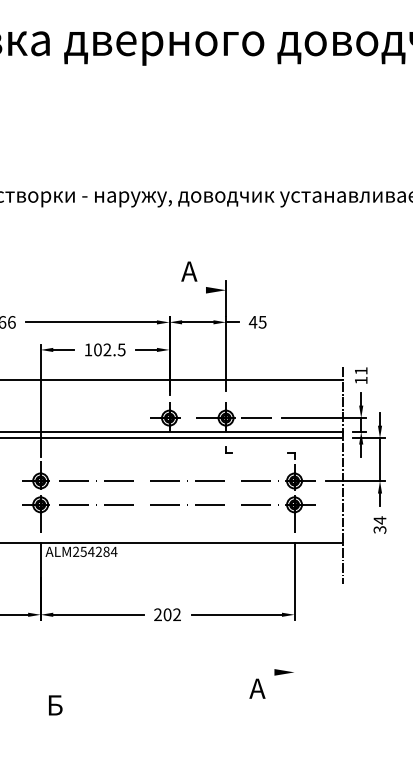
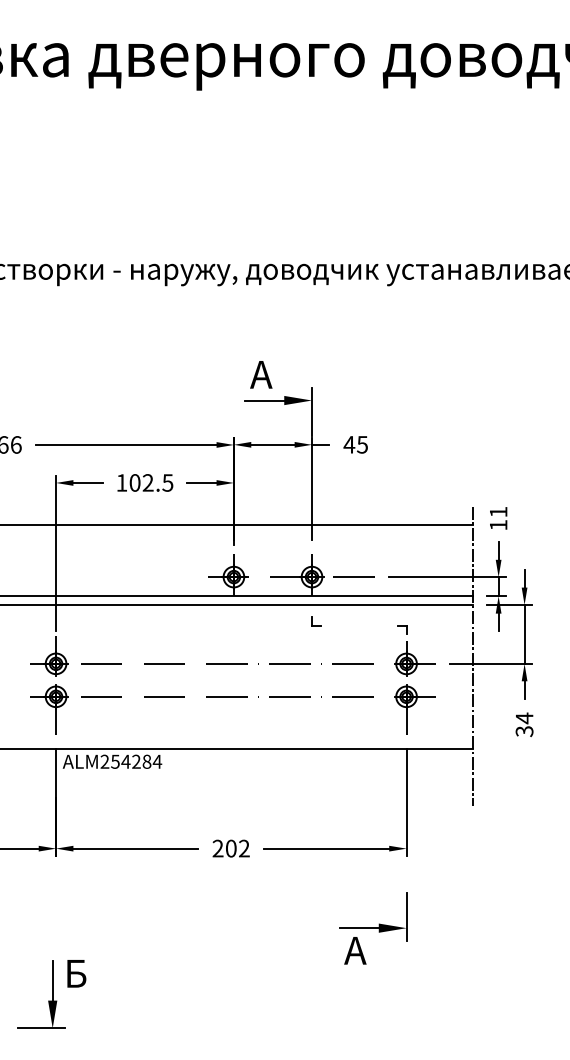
line: (191, 290) -> (264, 400), added
line: (294, 663) -> (406, 915), added
line: (260, 672) -> (359, 928), added
part: (35, 724) -> (48, 1000), added

